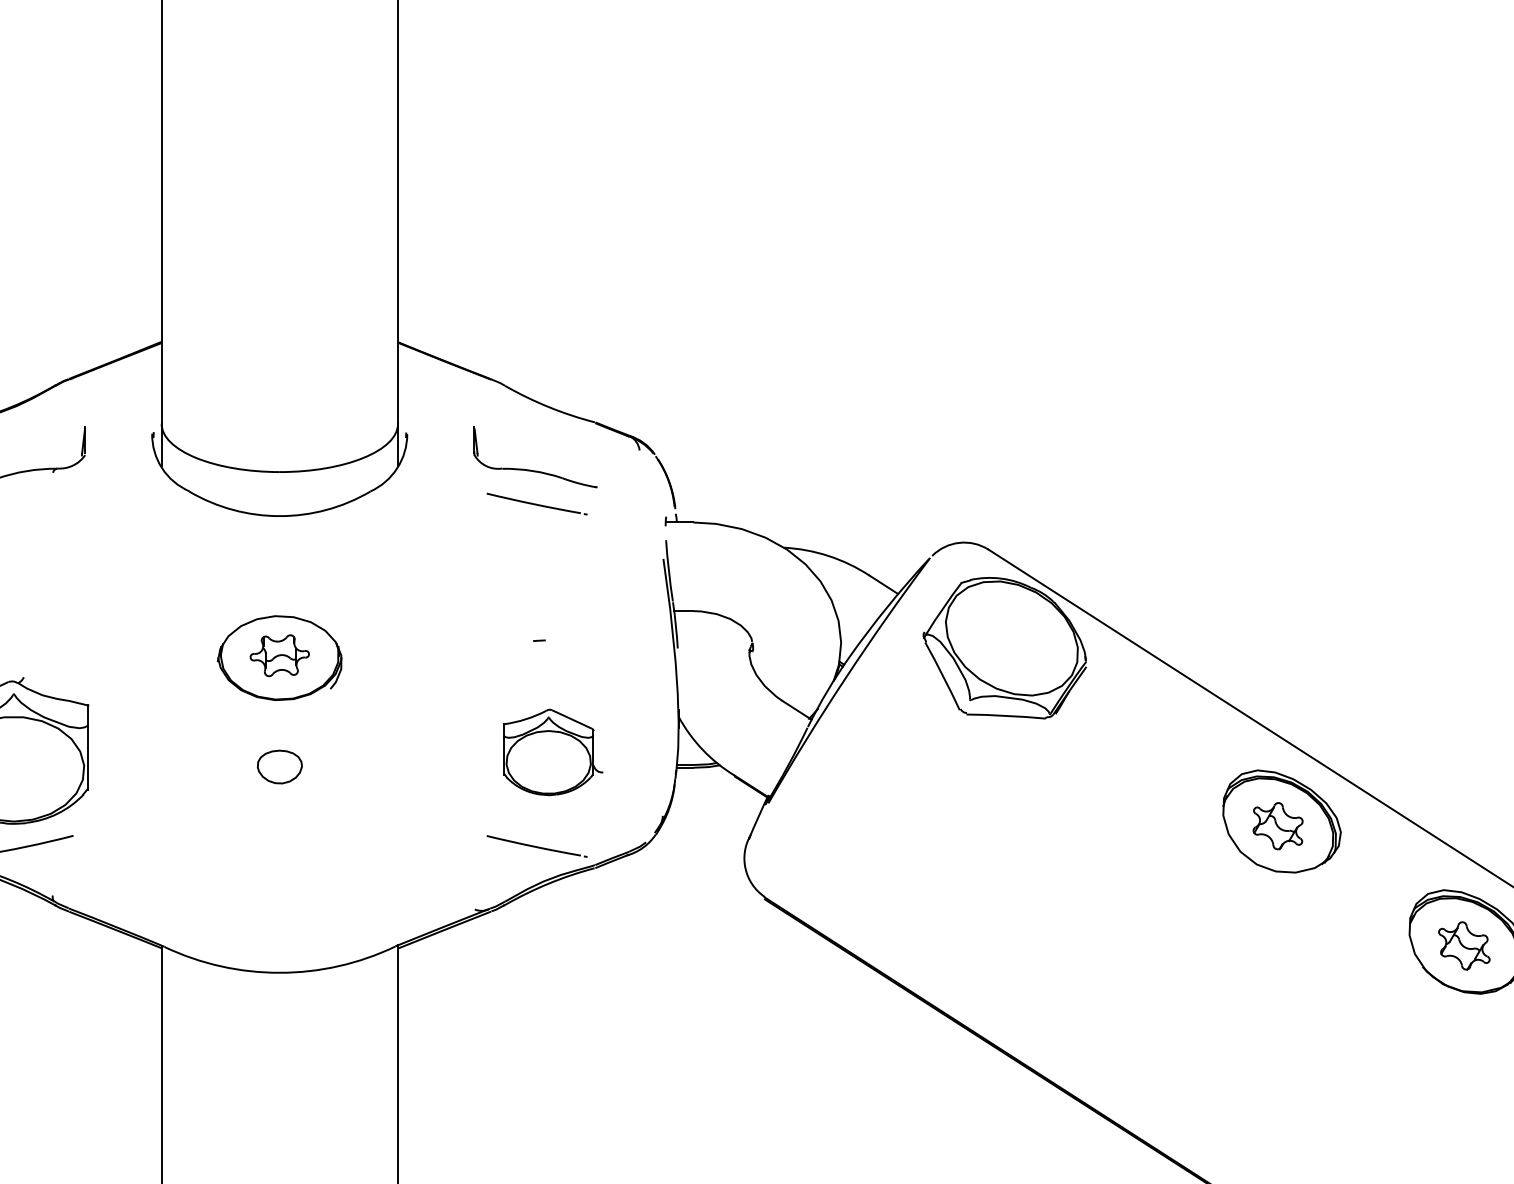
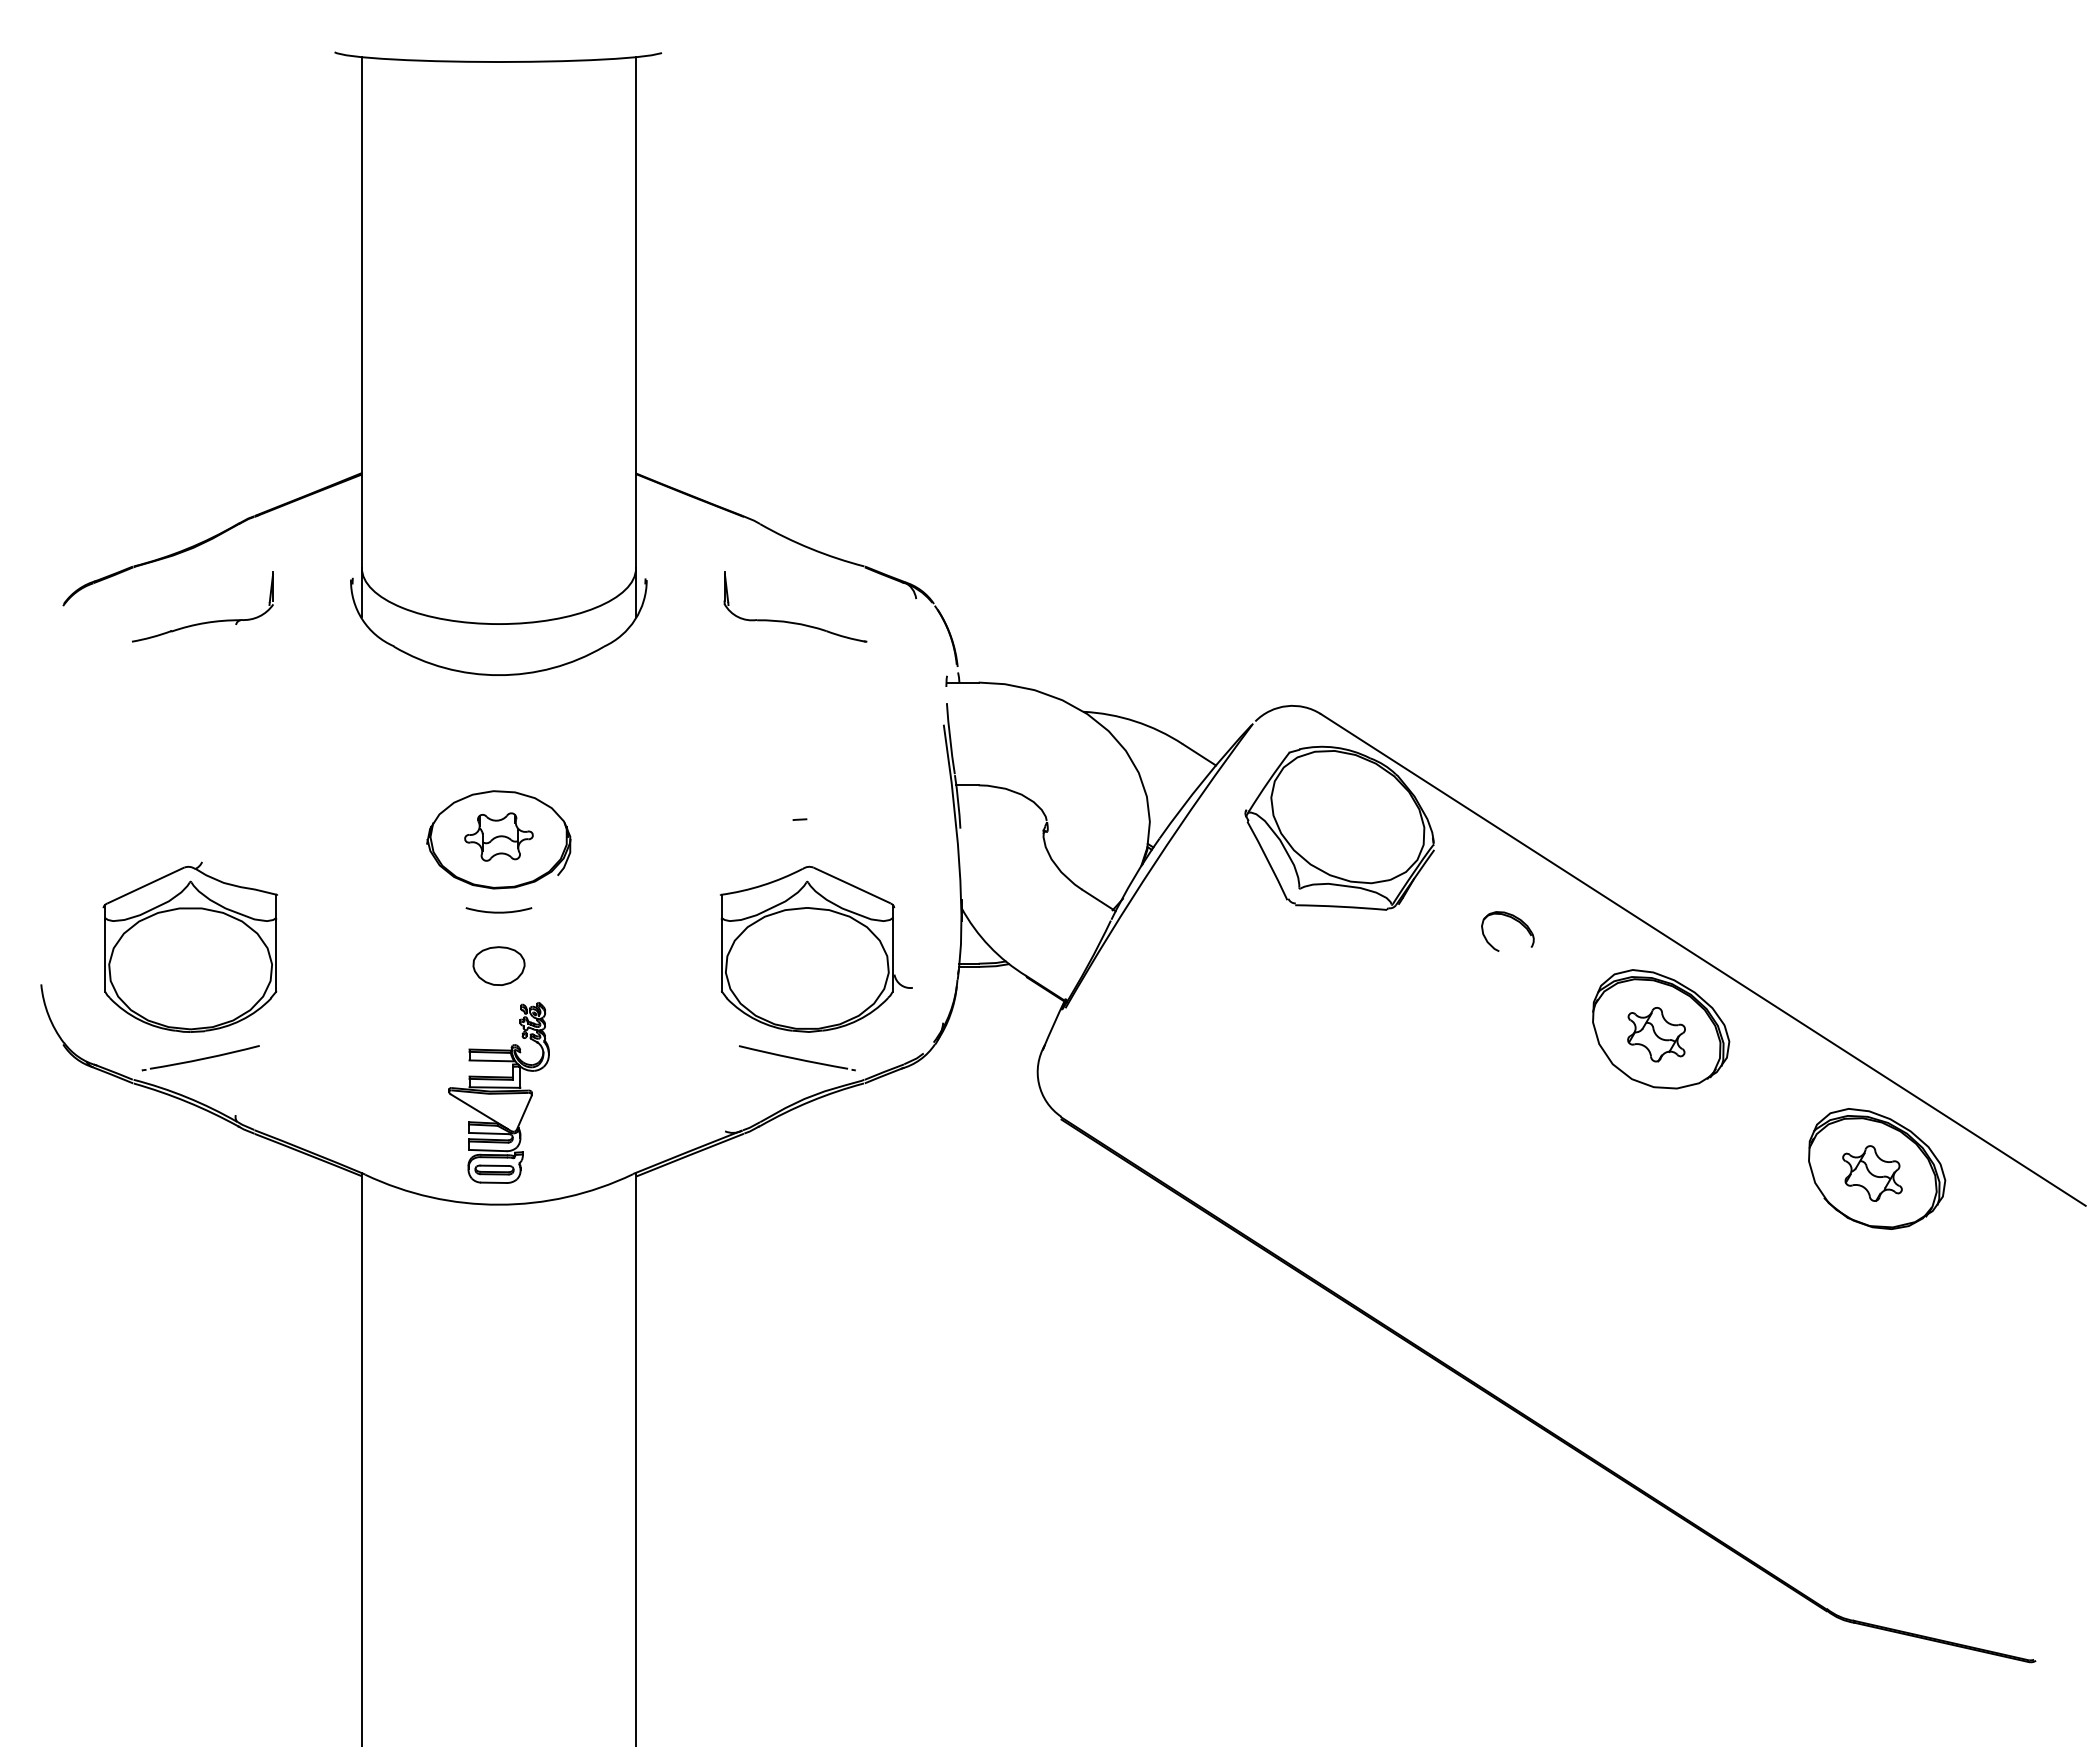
part: (536, 504) -> (796, 661), removed
arc: (279, 719) -> (498, 911), added
part: (1155, 727) -> (1514, 920), added
part: (552, 751) -> (815, 948), size x1.67
part: (279, 876) -> (498, 1092), added

